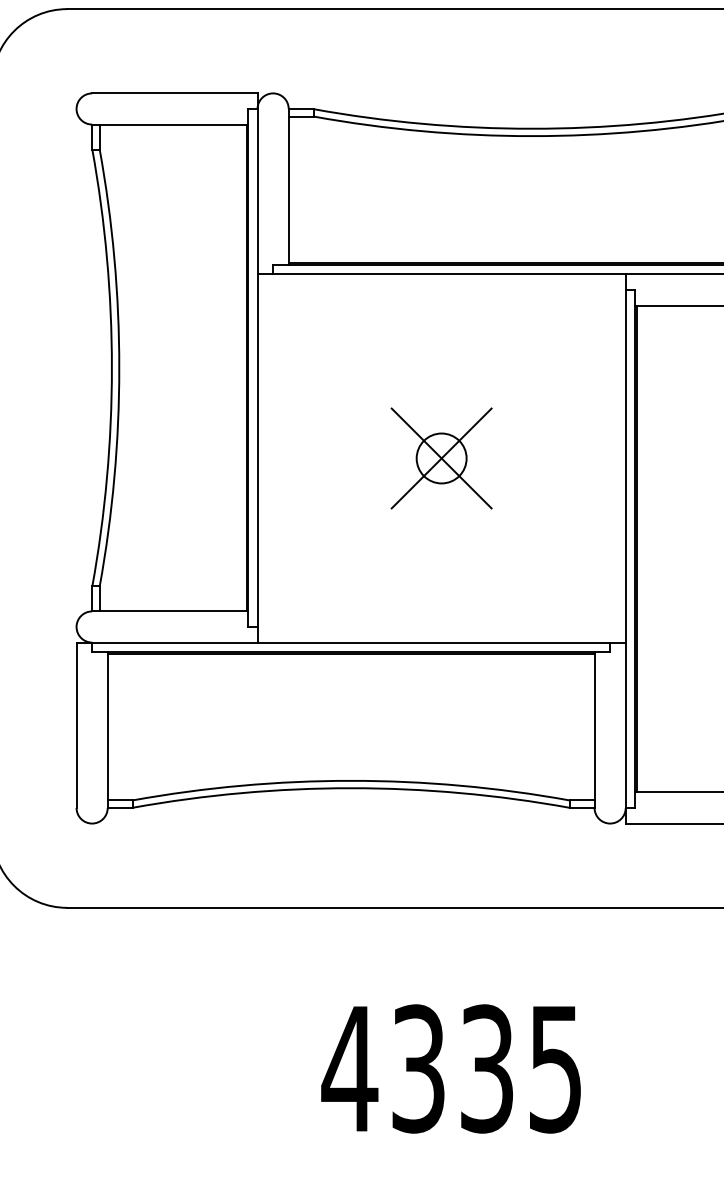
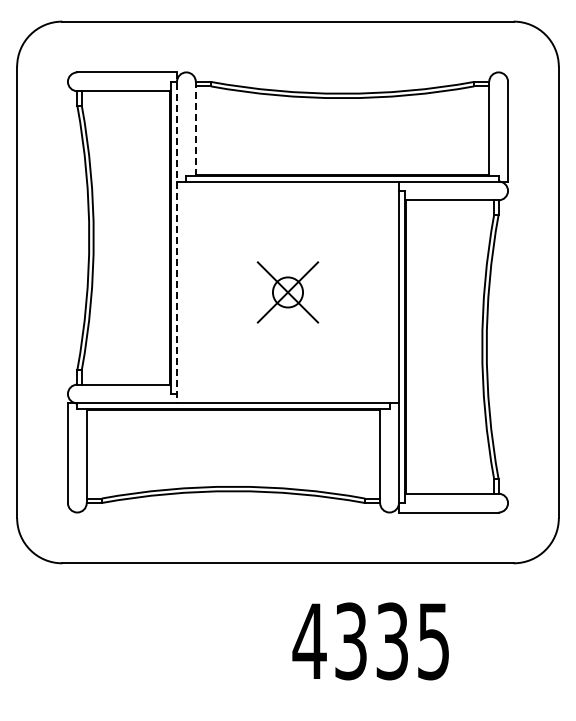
line: (288, 186) -> (195, 128), solid -> dashed
line: (258, 367) -> (177, 237), solid -> dashed
text: (450, 1069) -> (370, 641), moved

